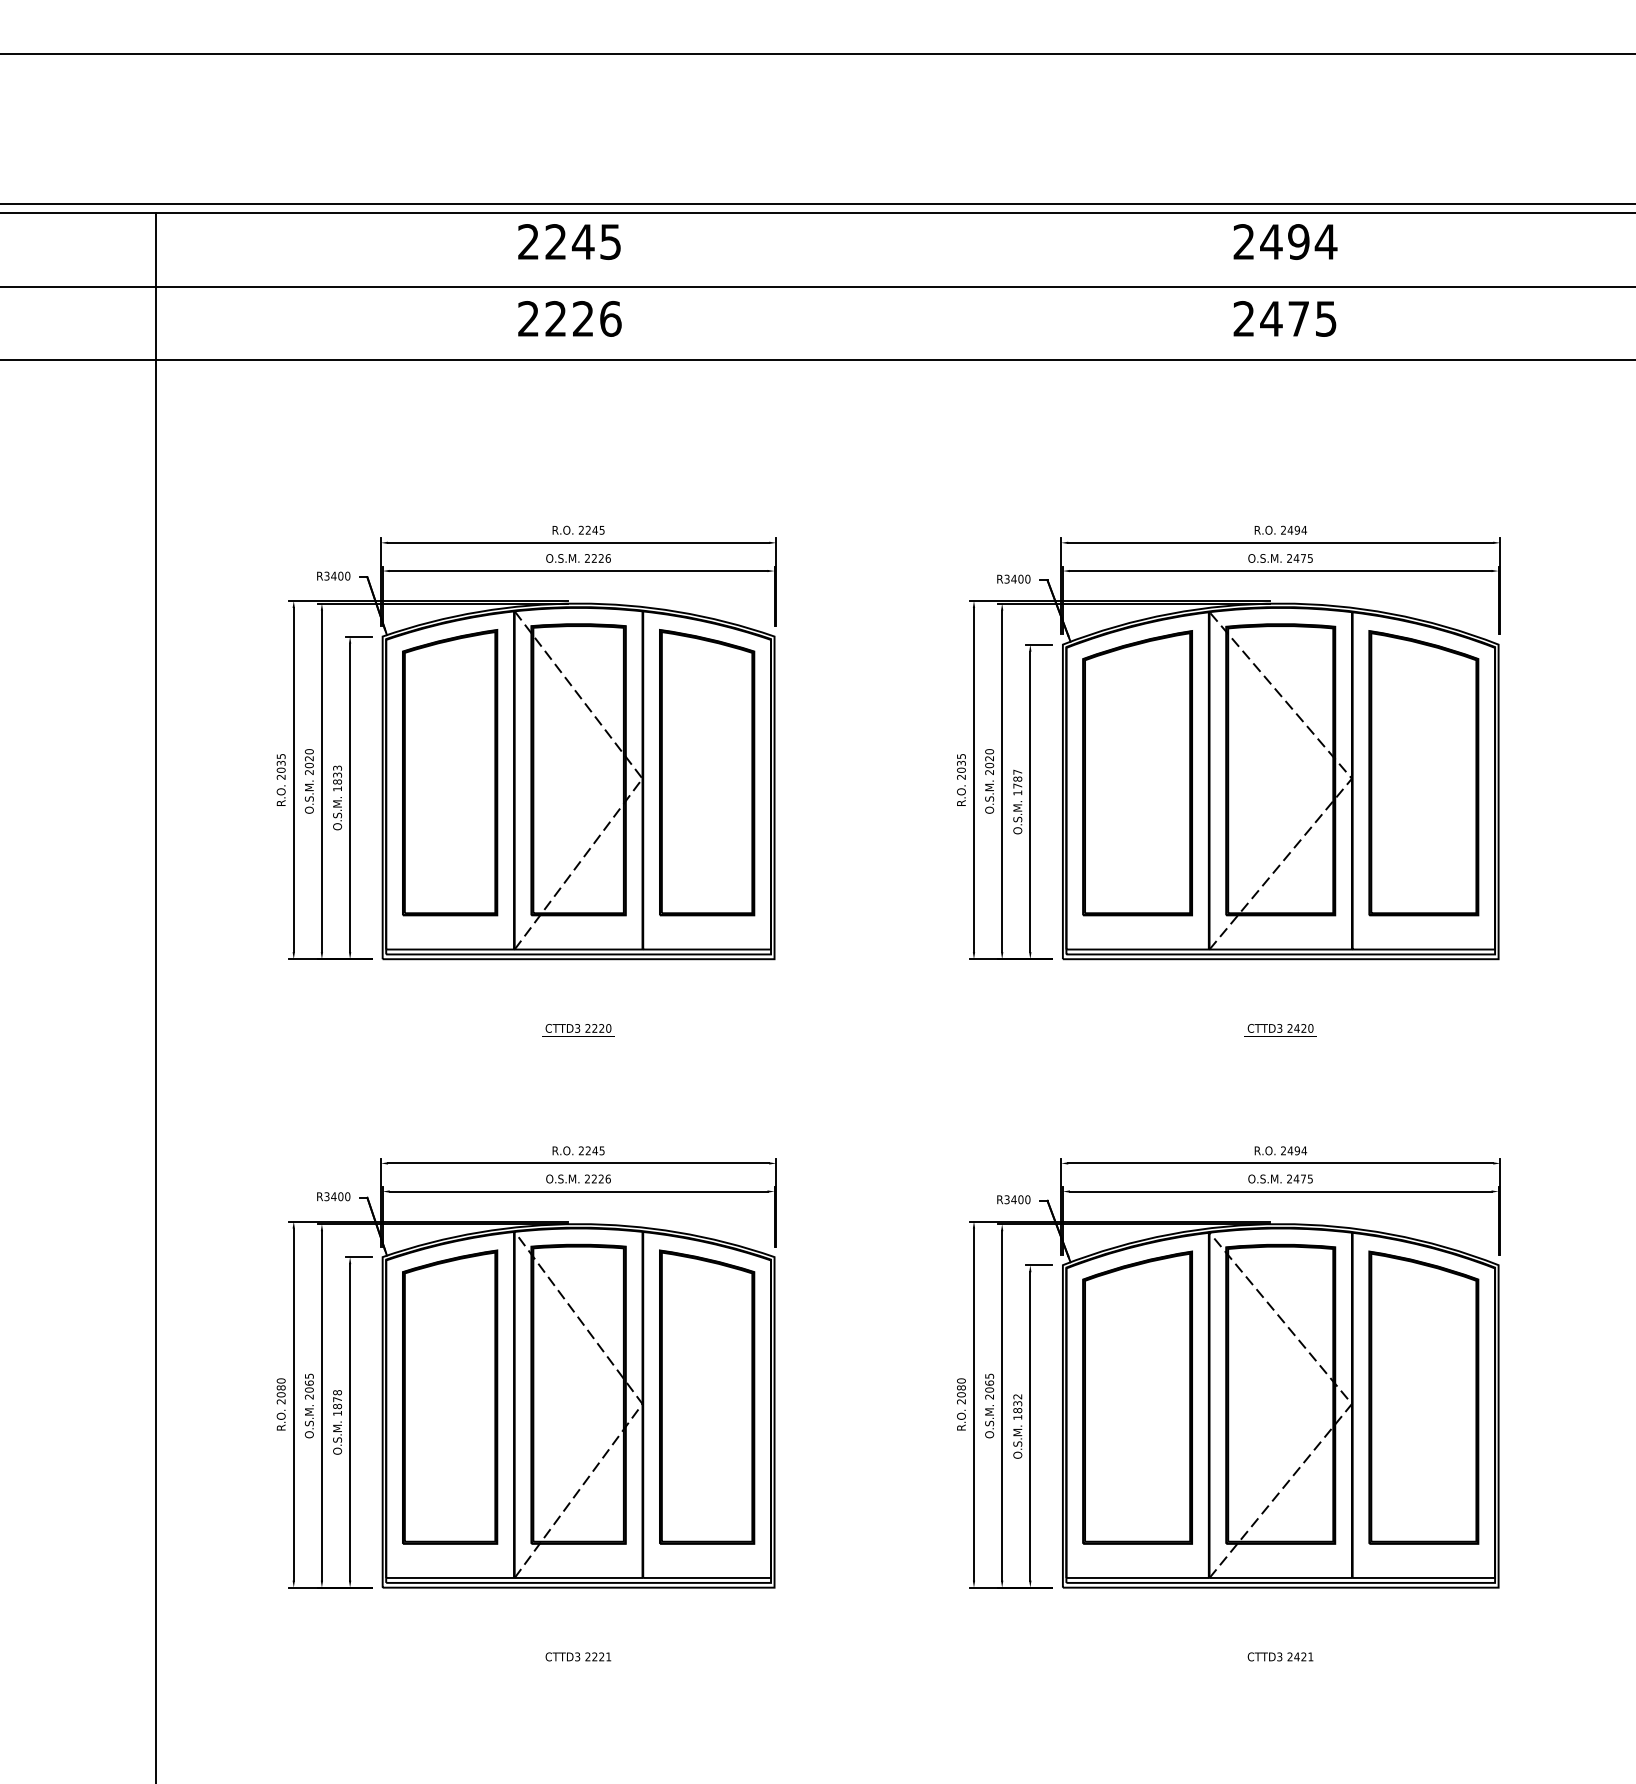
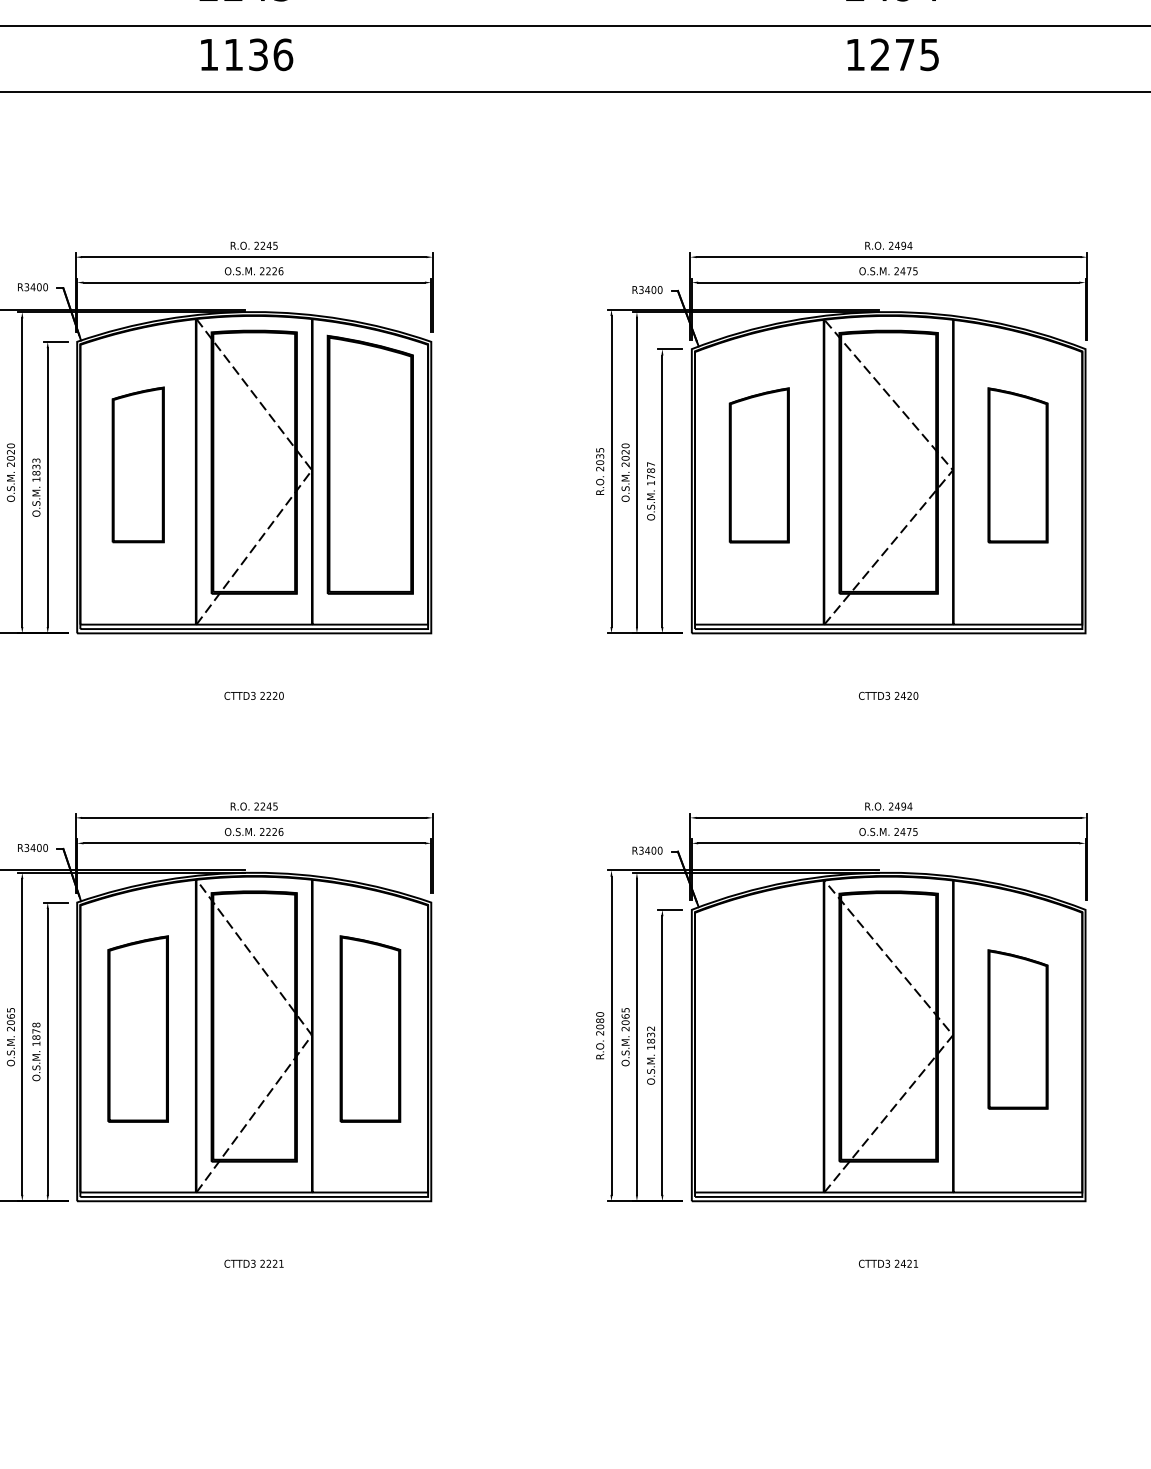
text: (555, 318) -> (233, 54), 2226 -> 1136
text: (1257, 318) -> (867, 54), 2475 -> 1275
part: (450, 772) -> (138, 464), size x0.6
part: (1137, 773) -> (759, 465), size x0.6
part: (1423, 773) -> (1017, 465), size x0.6
part: (450, 1396) -> (138, 1028), size x0.7
part: (707, 1396) -> (370, 1028), size x0.7
part: (1137, 1397) -> (759, 1029), removed
part: (1423, 1397) -> (1017, 1029), size x0.6

